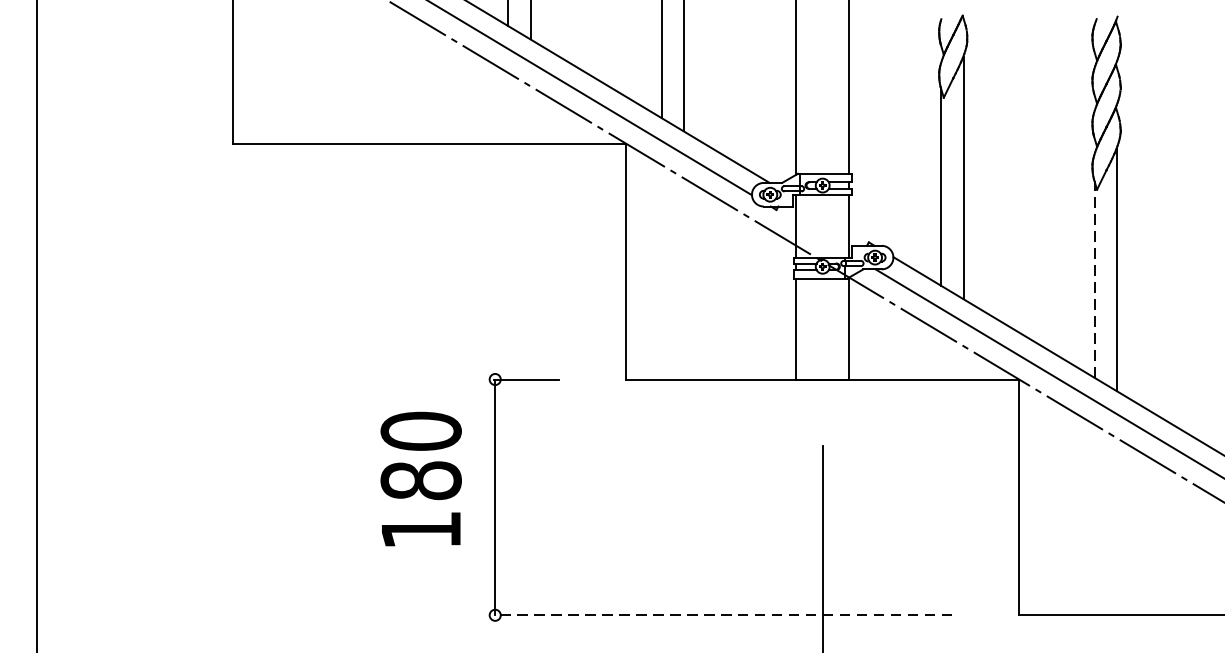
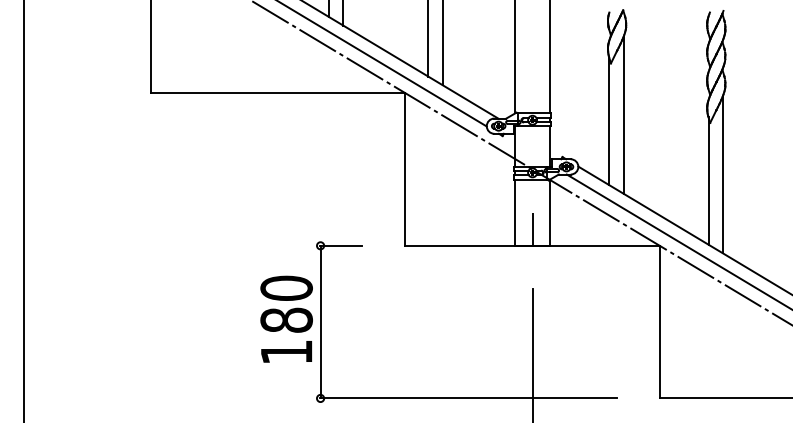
line: (1094, 280) -> (708, 181), dashed -> solid
line: (822, 354) -> (532, 229), added
text: (420, 477) -> (286, 318), moved
line: (722, 615) -> (467, 398), dashed -> solid

